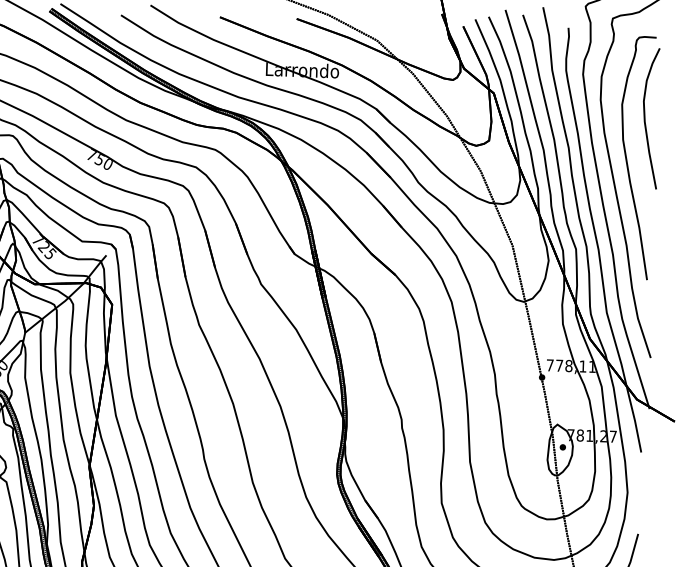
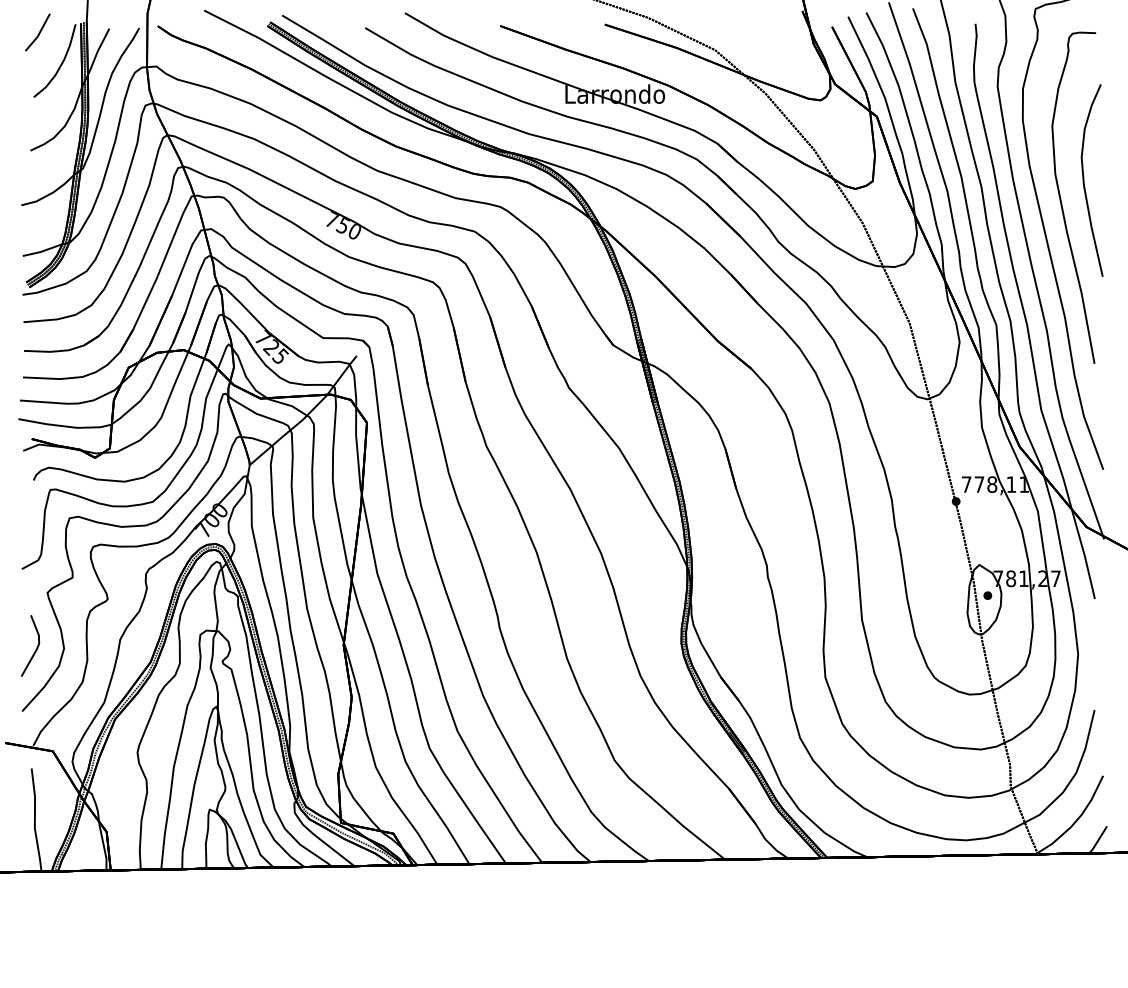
part: (645, 118) -> (1084, 180), moved

